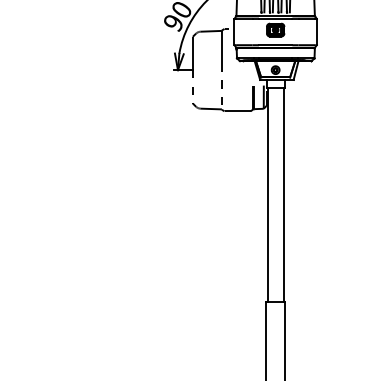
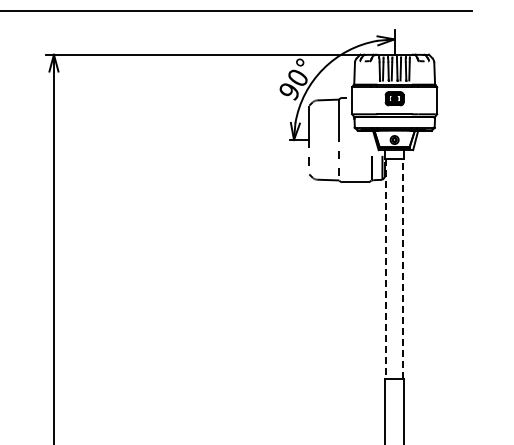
line: (283, 194) -> (402, 268), solid -> dashed
line: (267, 195) -> (386, 269), solid -> dashed

